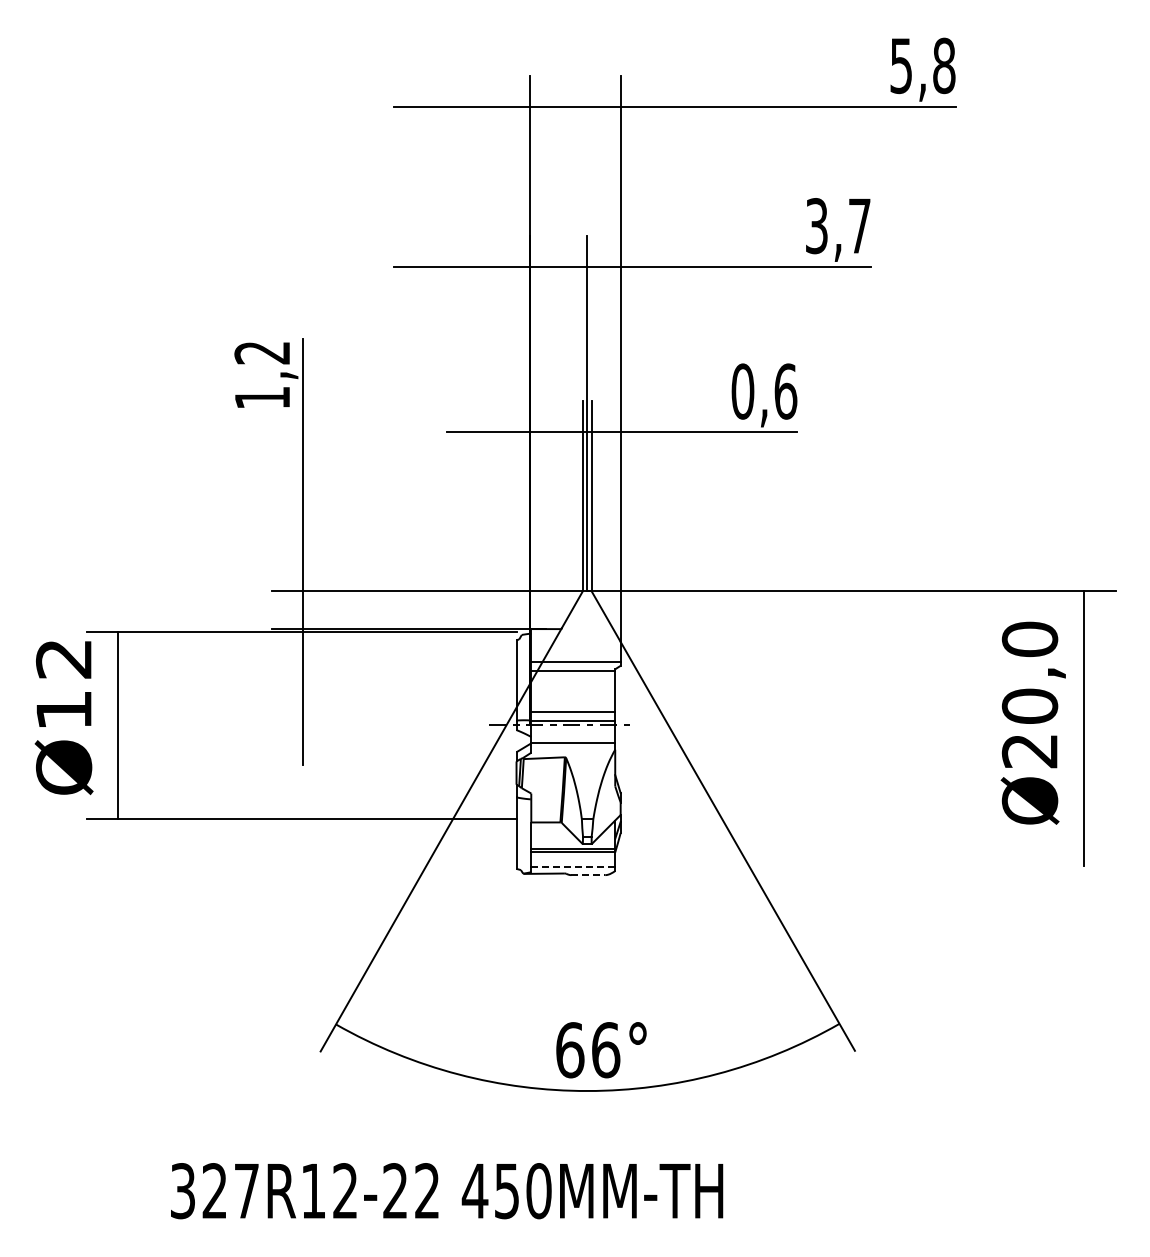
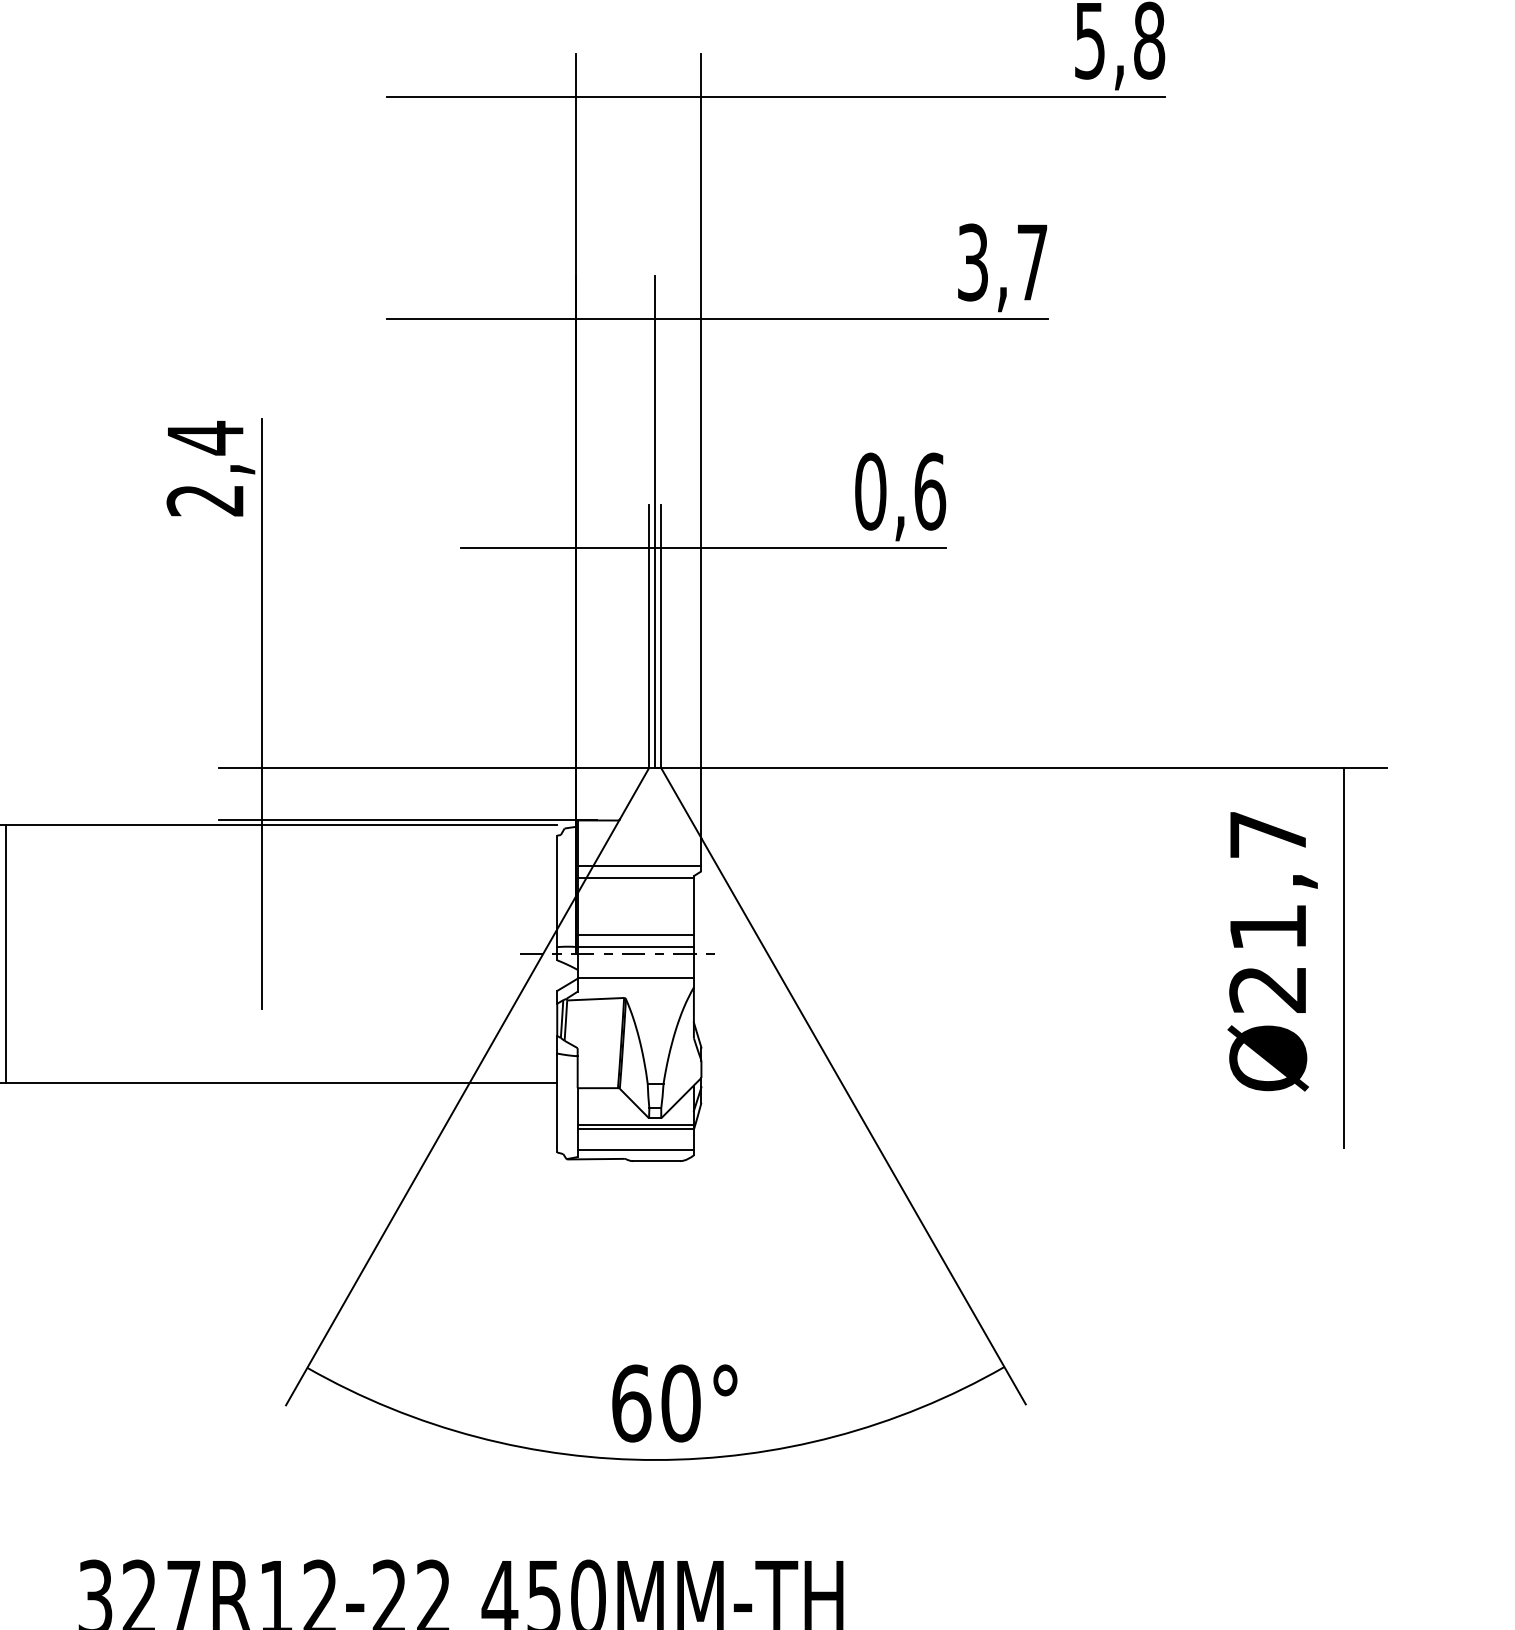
text: (261, 374) -> (204, 467), 1,2 -> 2,4
text: (1029, 672) -> (1267, 880), Ø20,0 -> Ø21,7
line: (573, 867) -> (636, 1150), dashed -> solid
line: (588, 875) -> (656, 1161), dashed -> solid
text: (605, 1050) -> (680, 1403), 66° -> 60°

